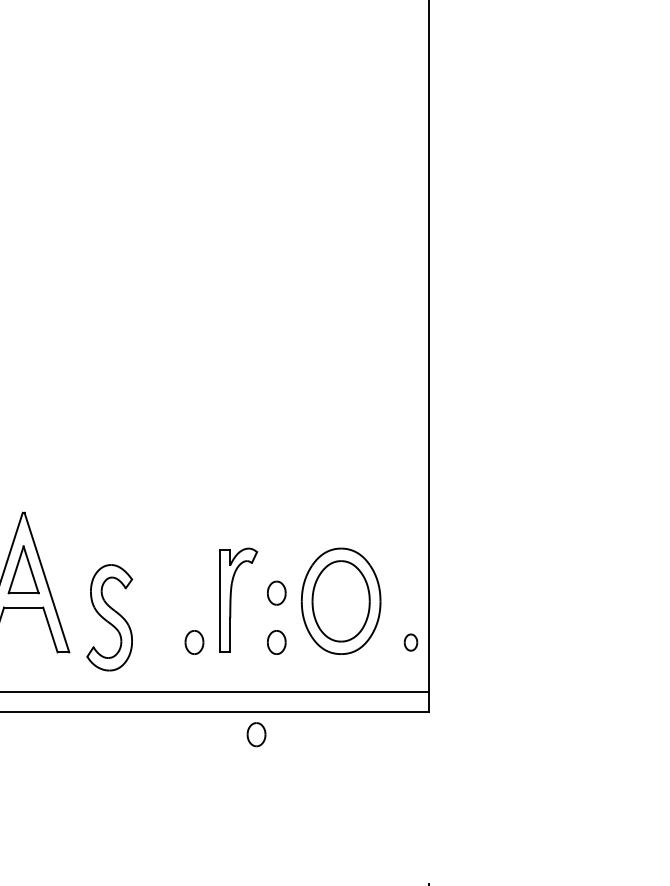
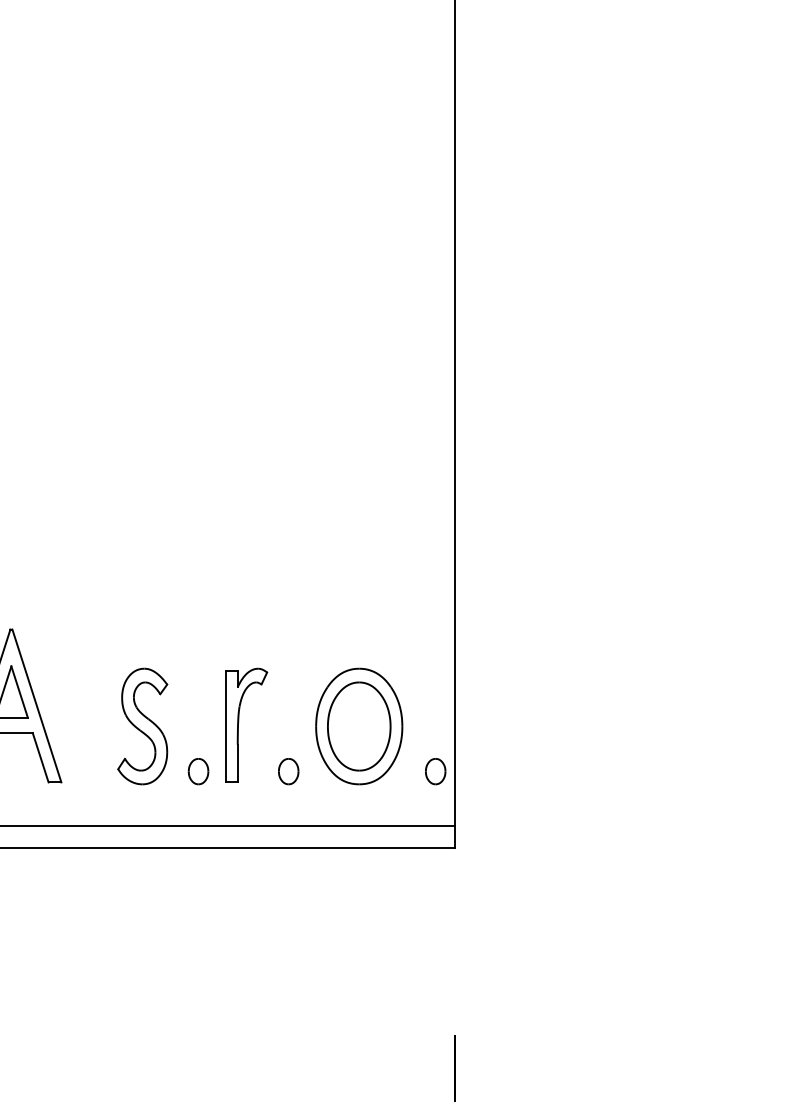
part: (276, 593) -> (288, 717), removed
part: (109, 617) -> (142, 726), moved
part: (410, 642) -> (435, 771), size x1.43
part: (256, 734) -> (266, 872), removed

